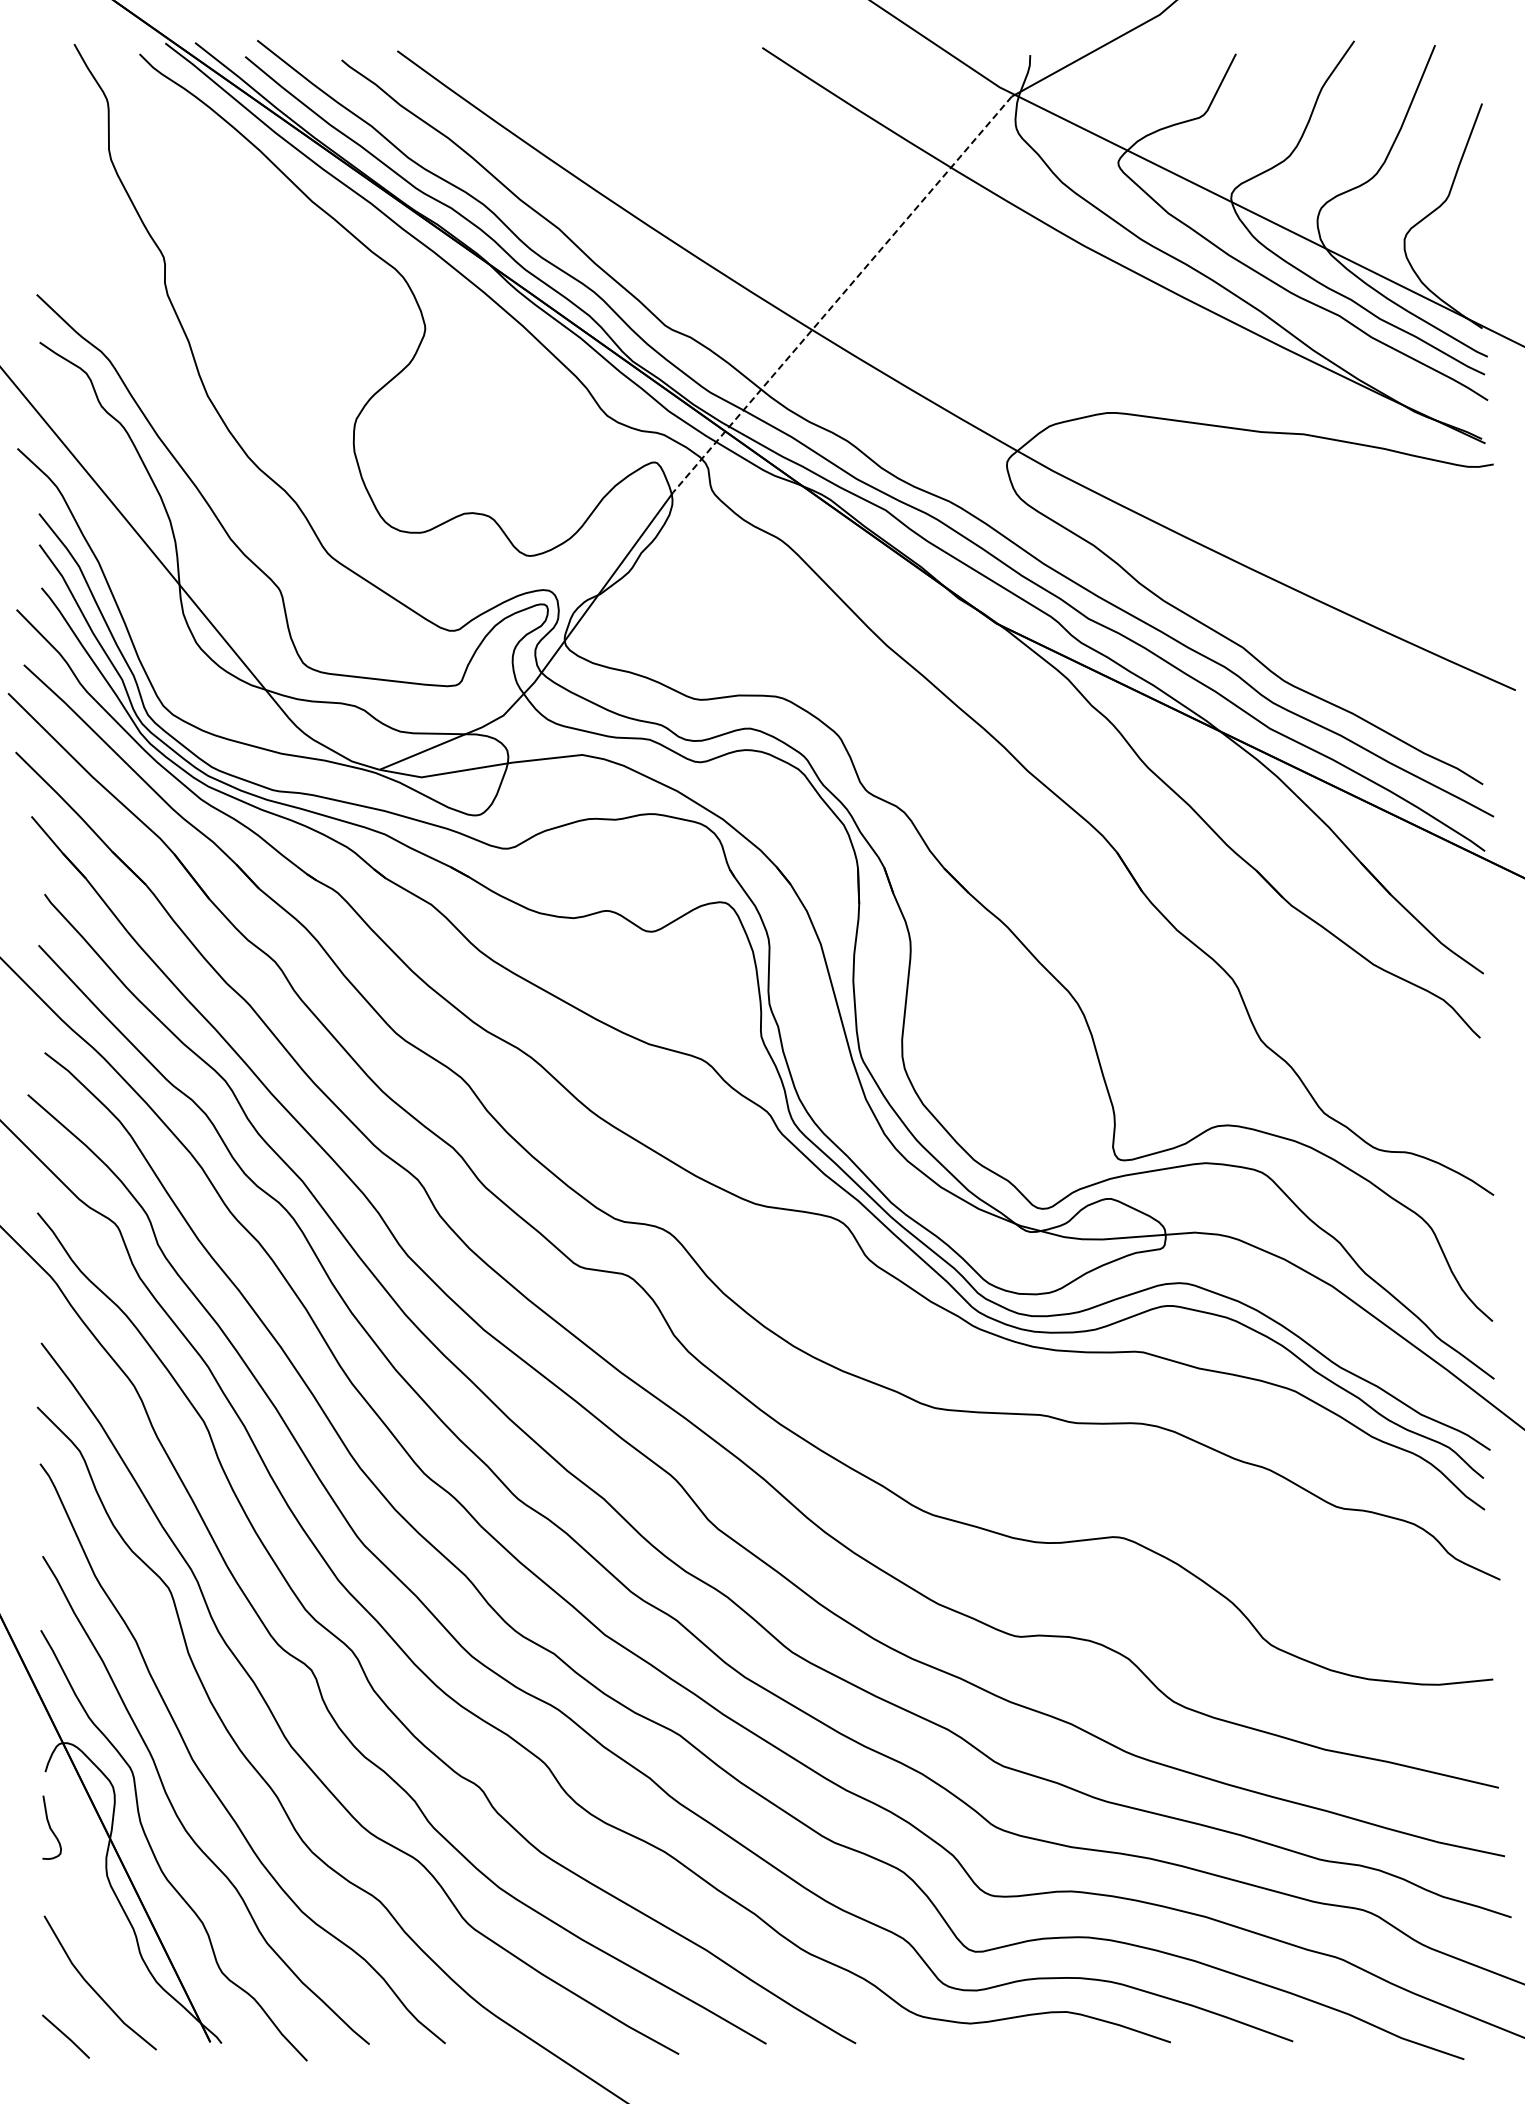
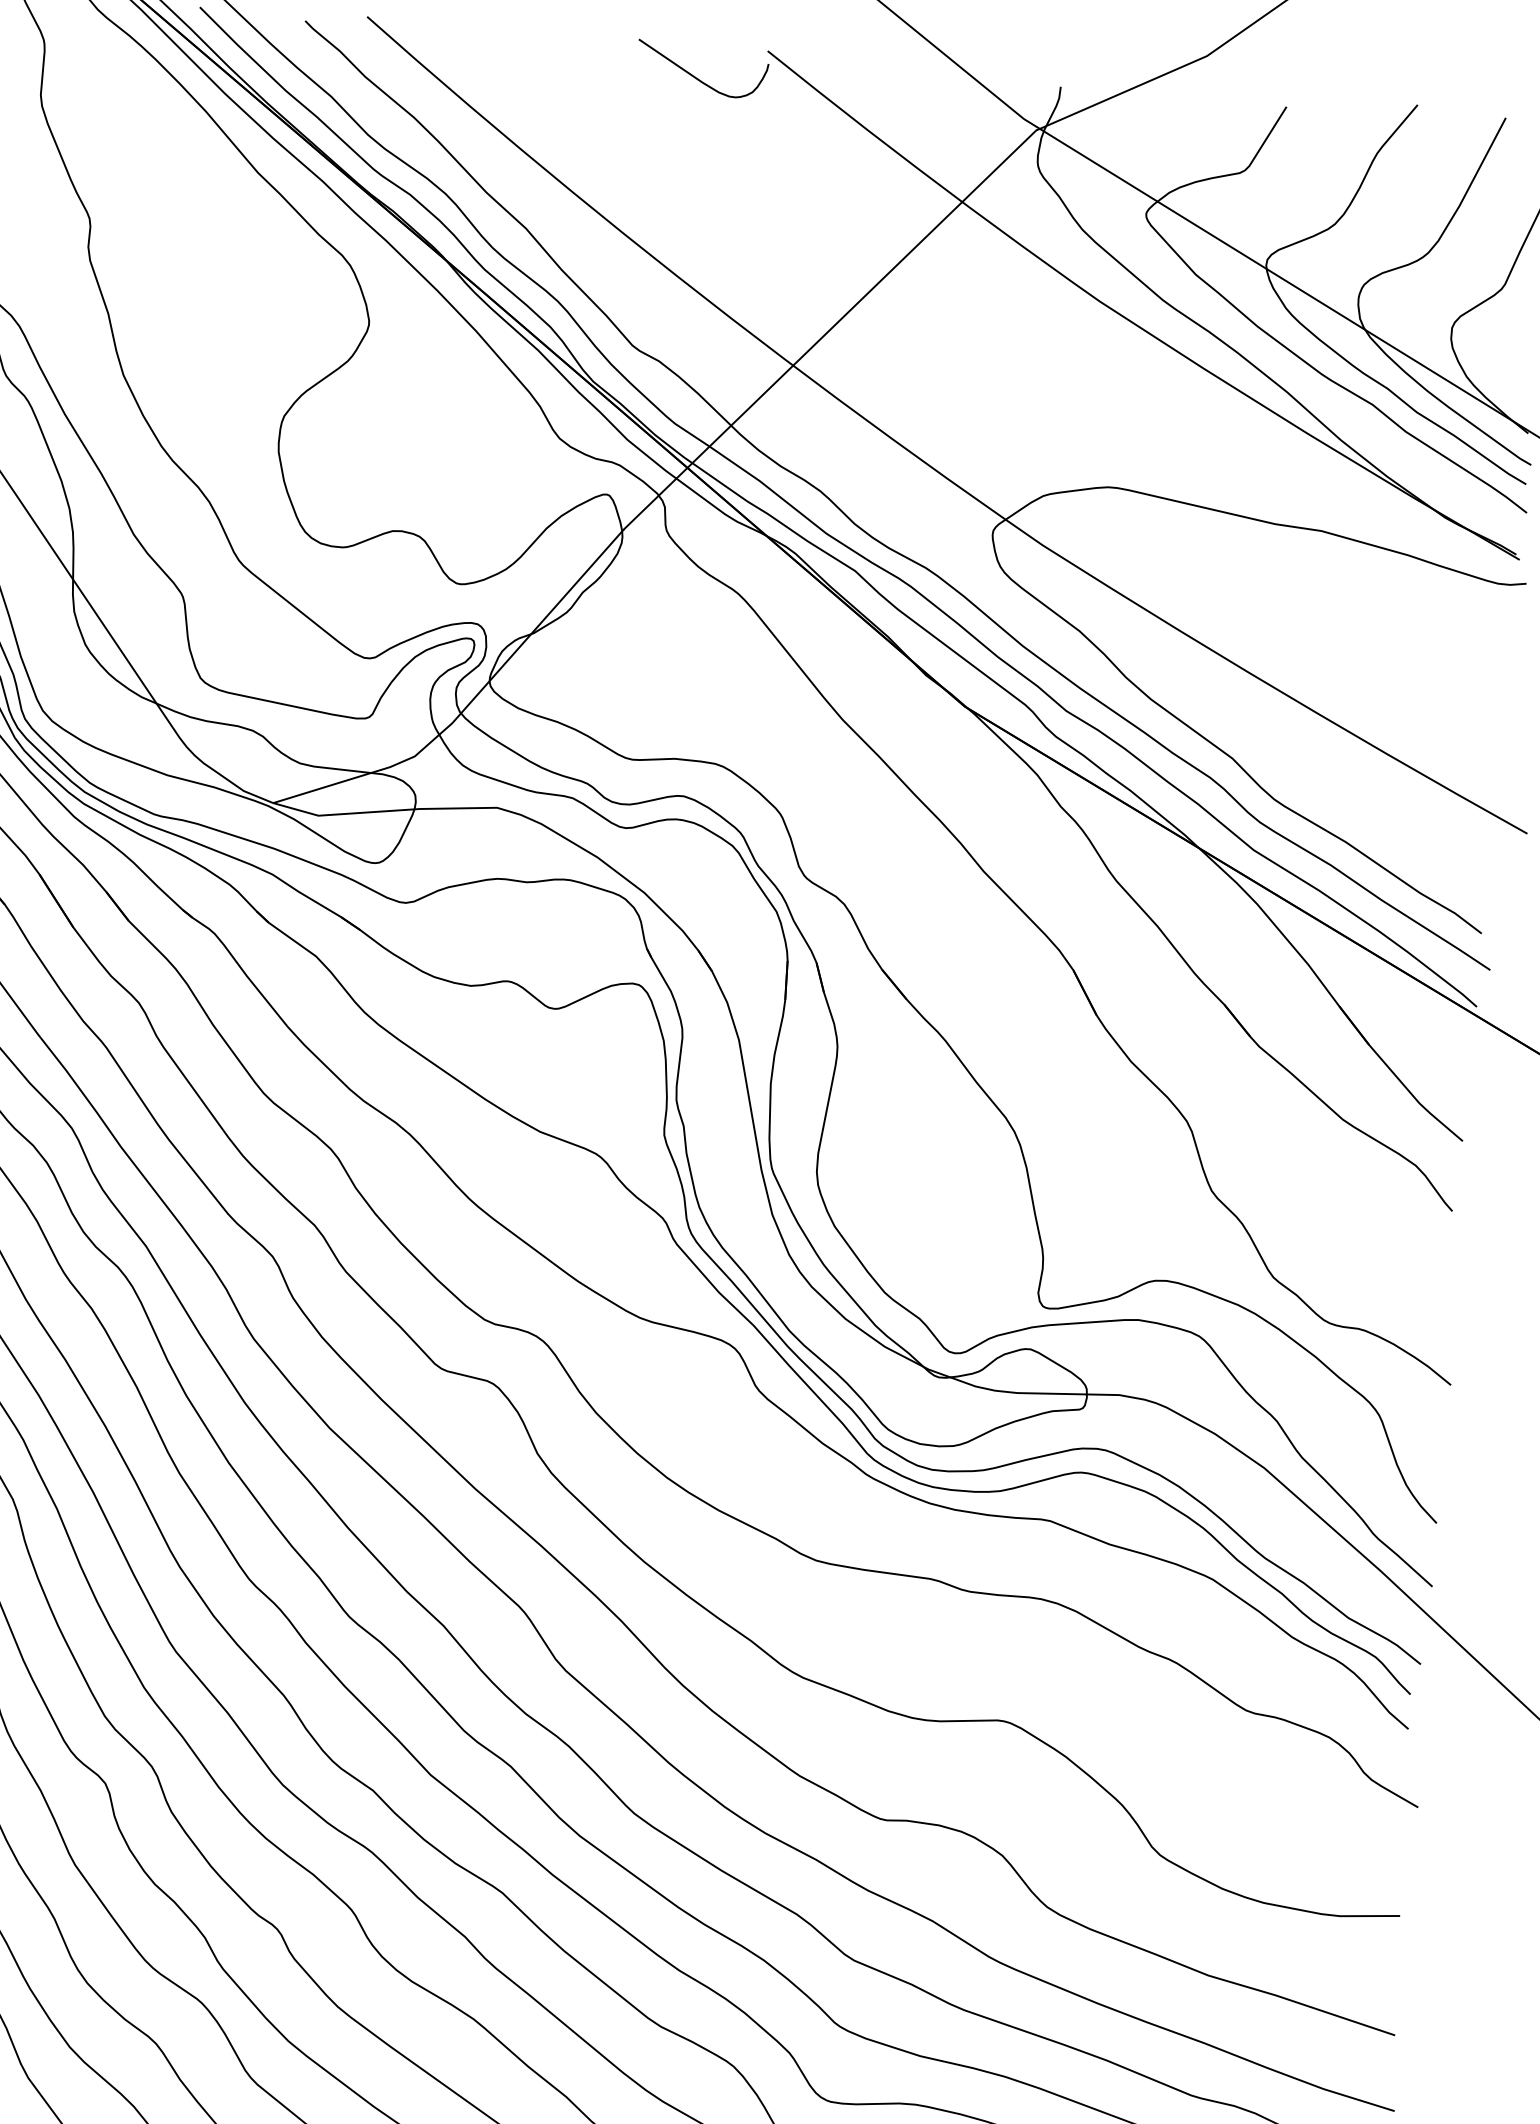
curve: (700, 77) -> (696, 77), added
line: (842, 294) -> (830, 329), dashed -> solid

